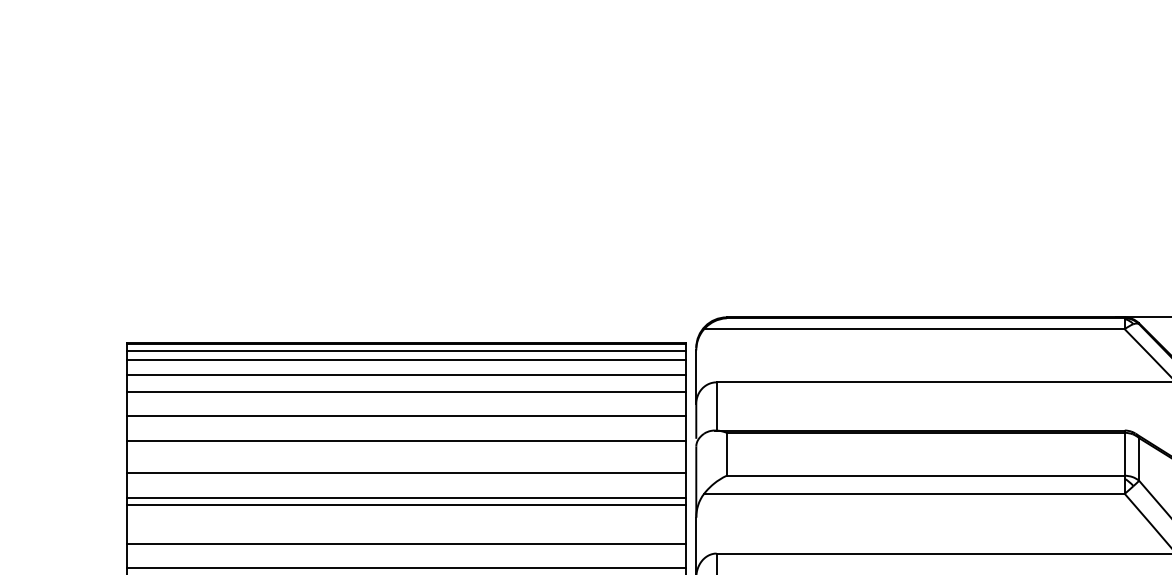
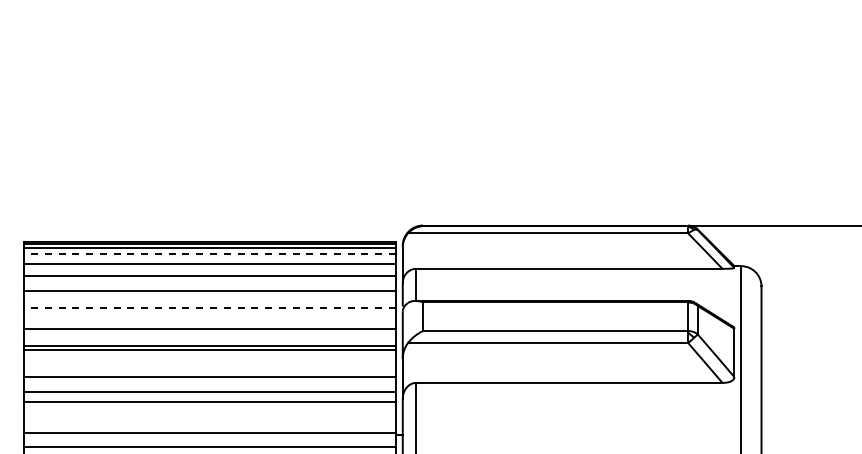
line: (406, 359) -> (209, 253), solid -> dashed
line: (406, 440) -> (209, 307), solid -> dashed

